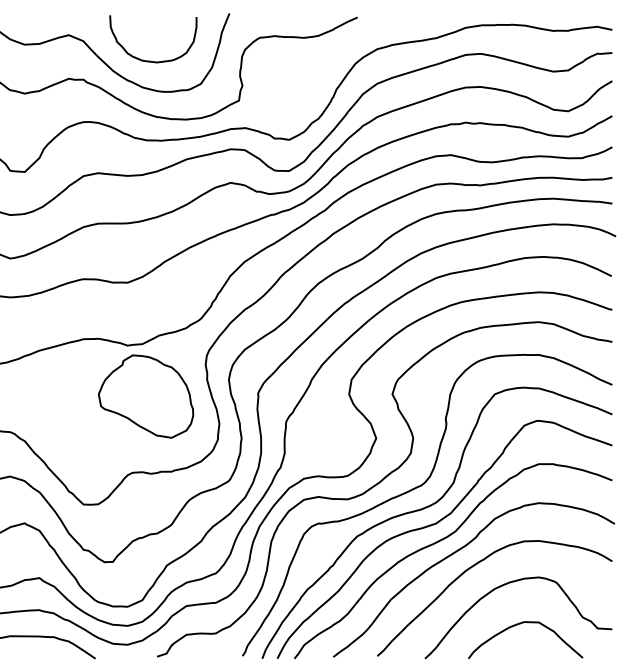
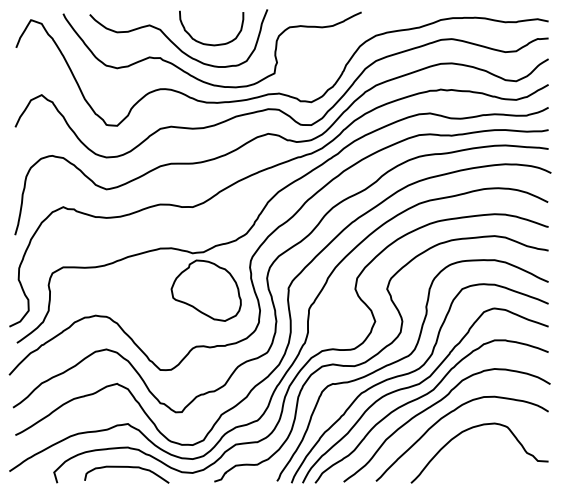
curve: (516, 626) -> (478, 459), removed

